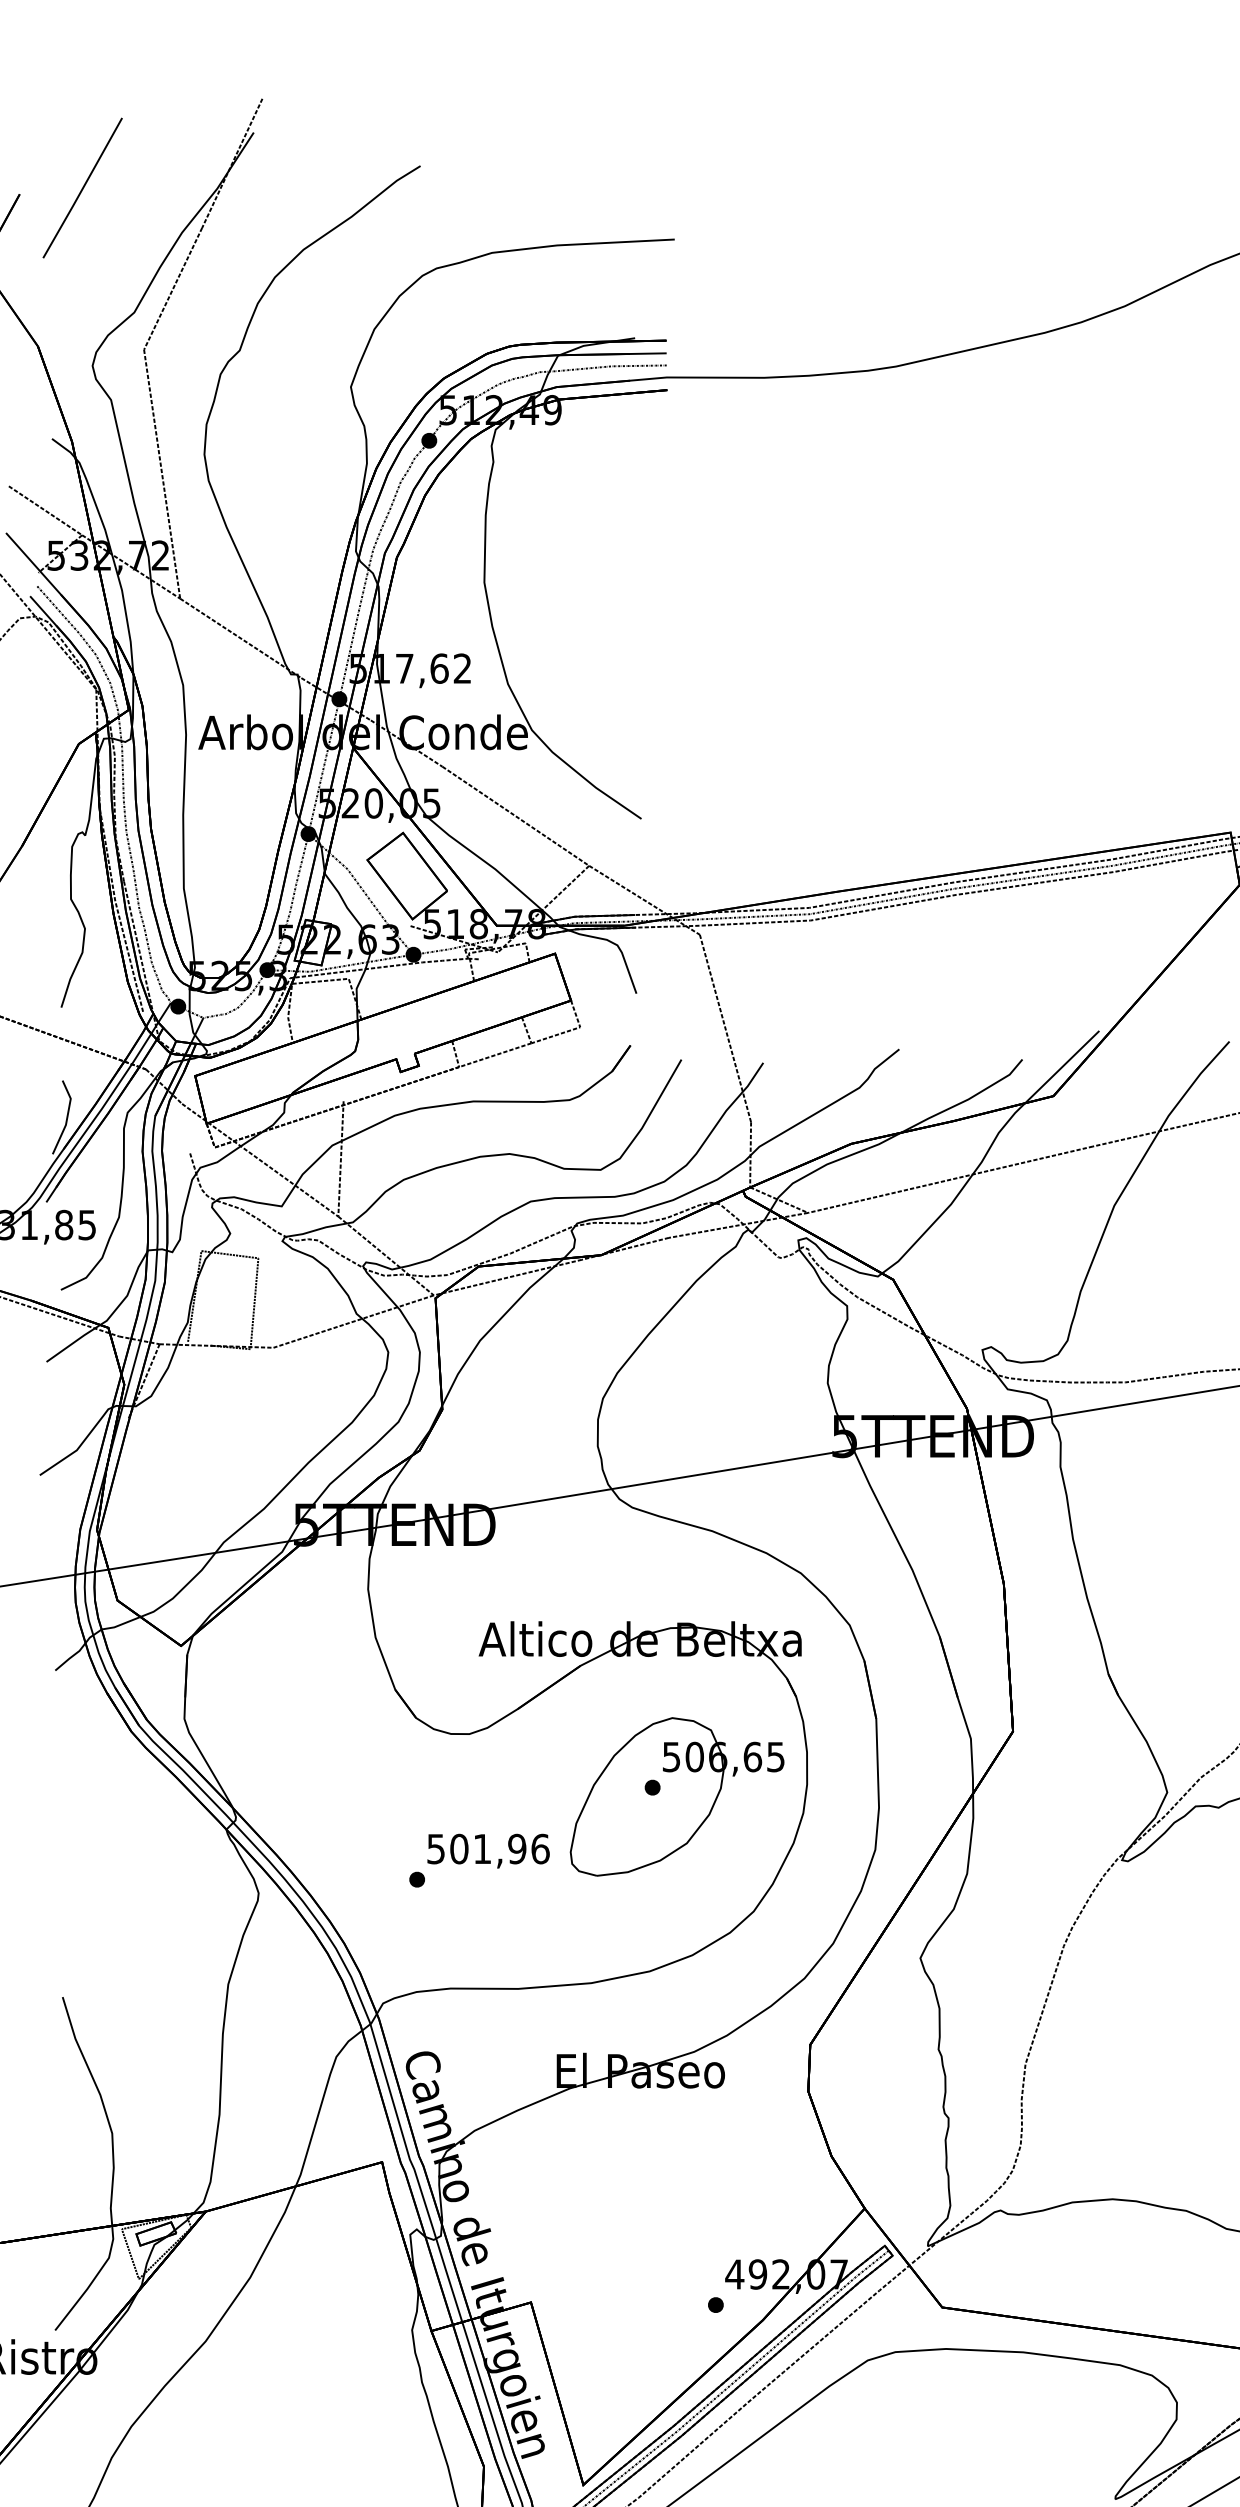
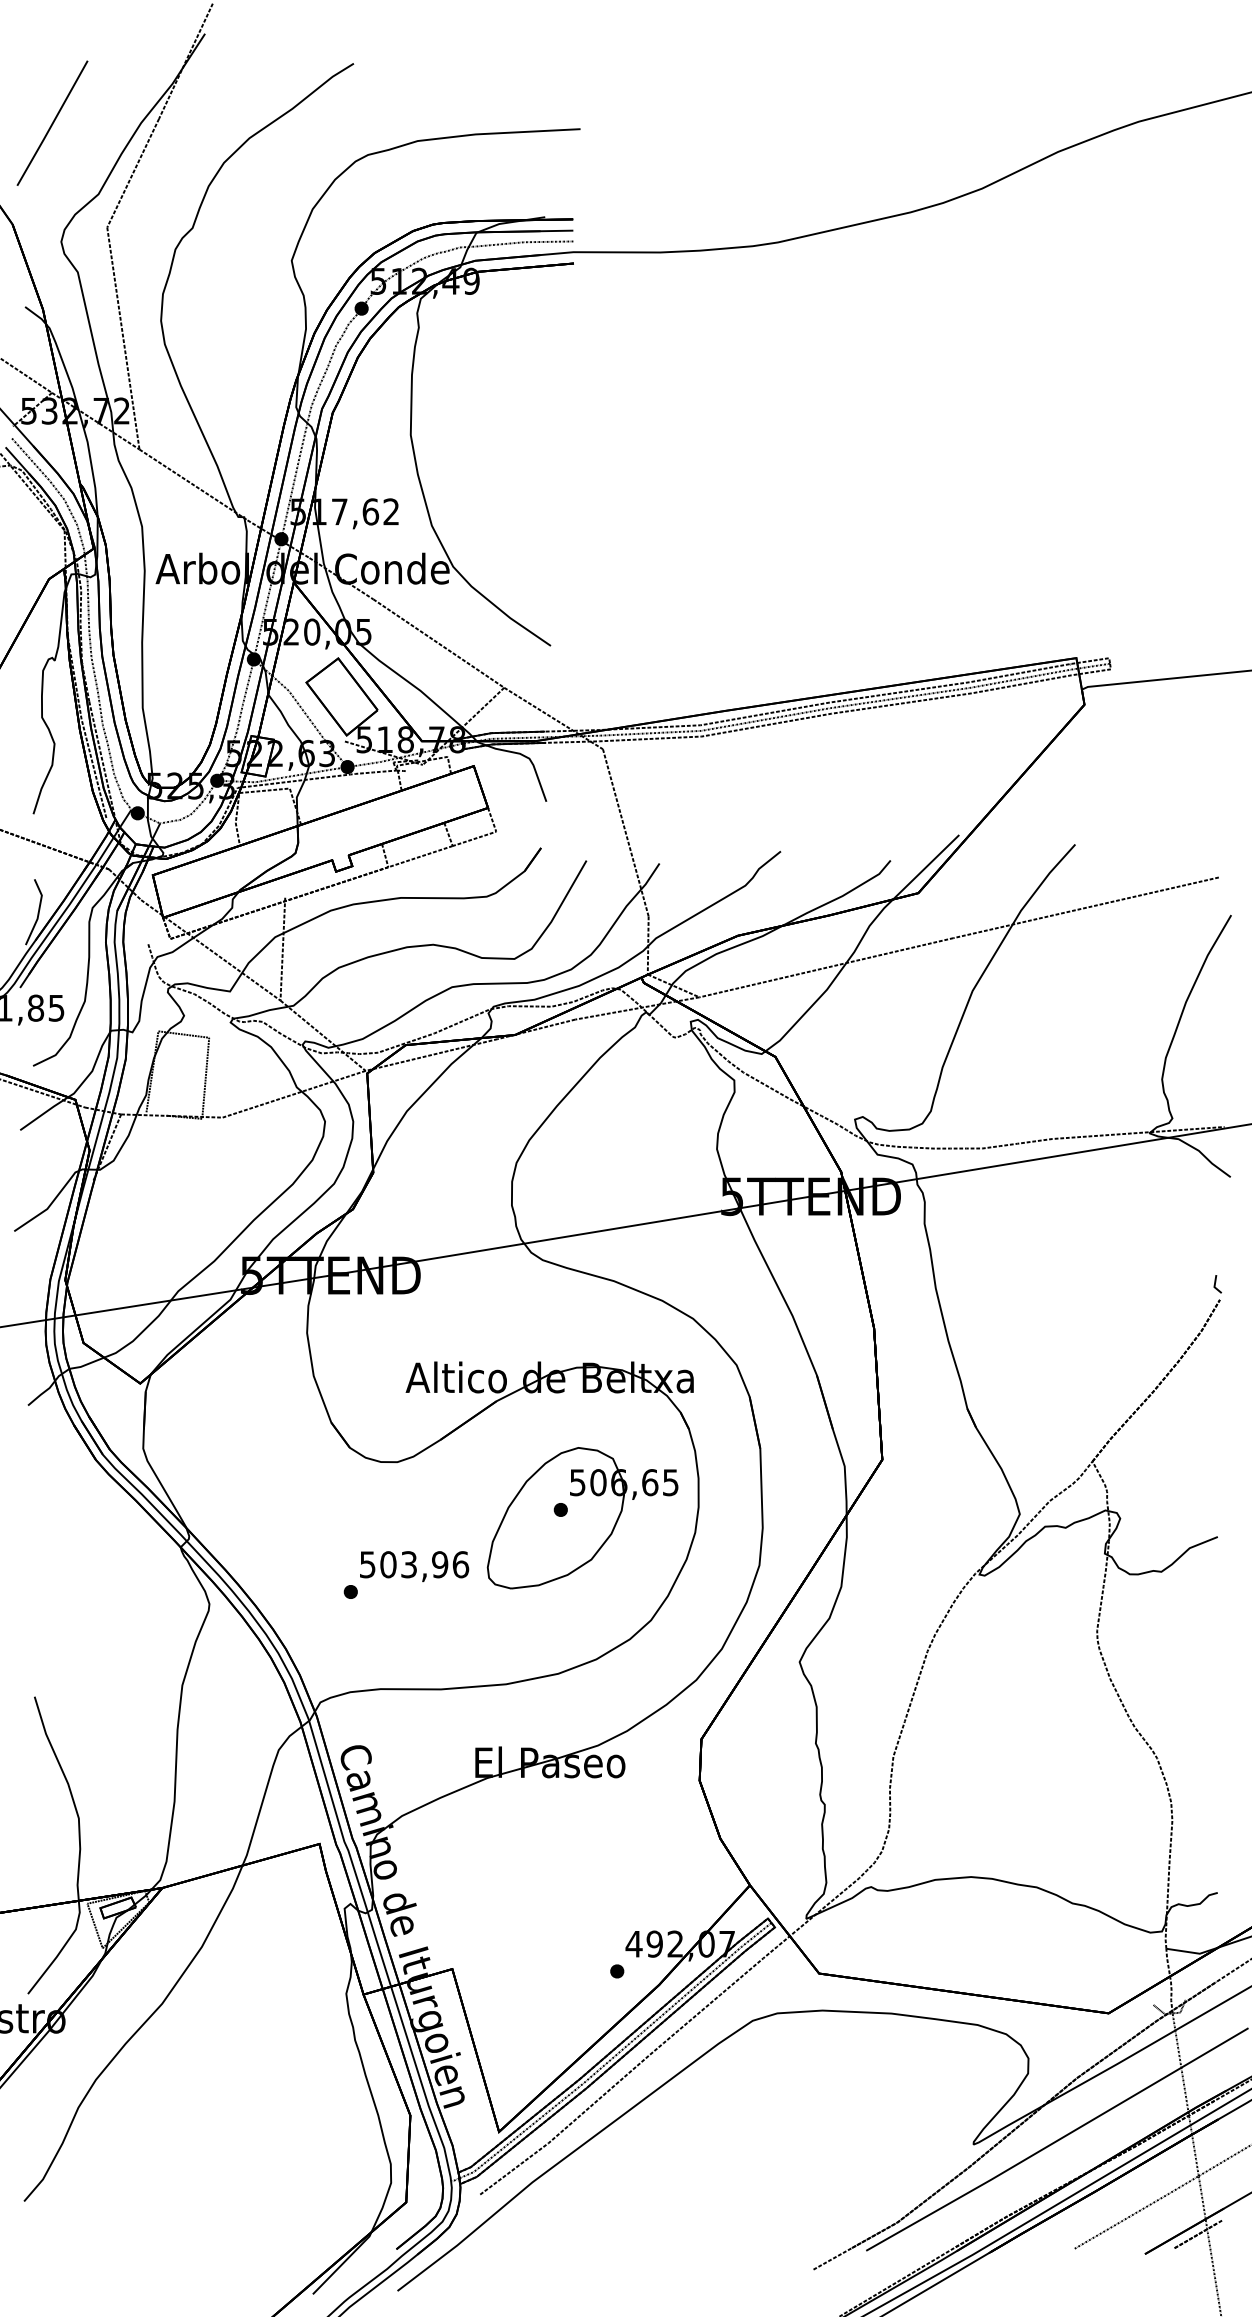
line: (82, 187) -> (52, 122), moved
text: (481, 1848) -> (408, 1564), 501,96 -> 503,96

